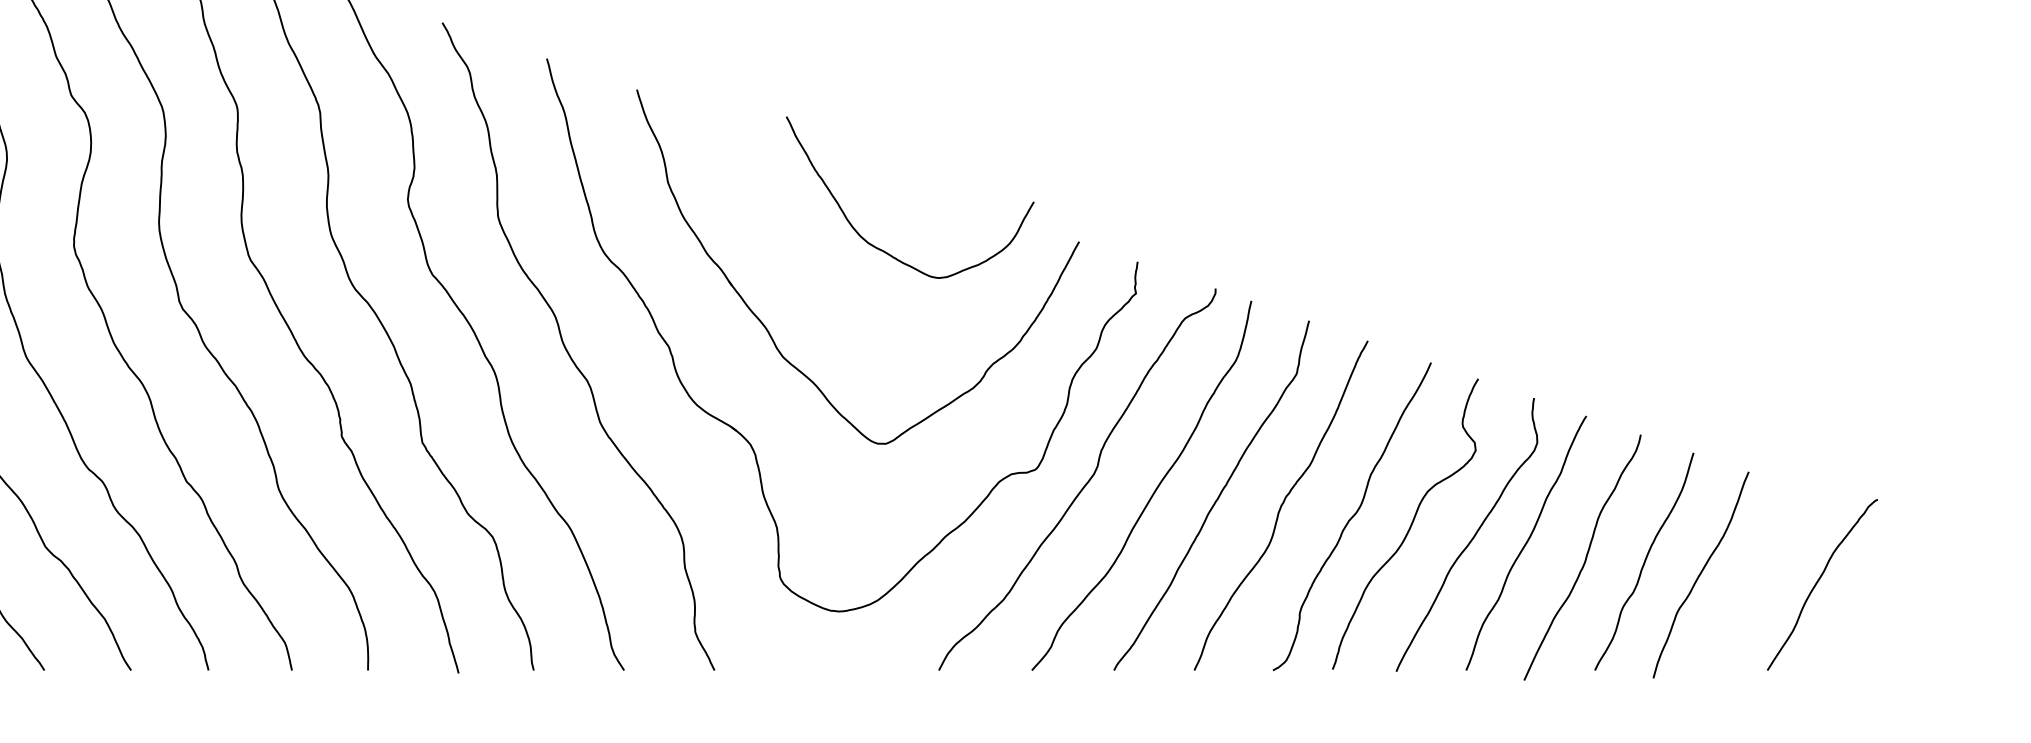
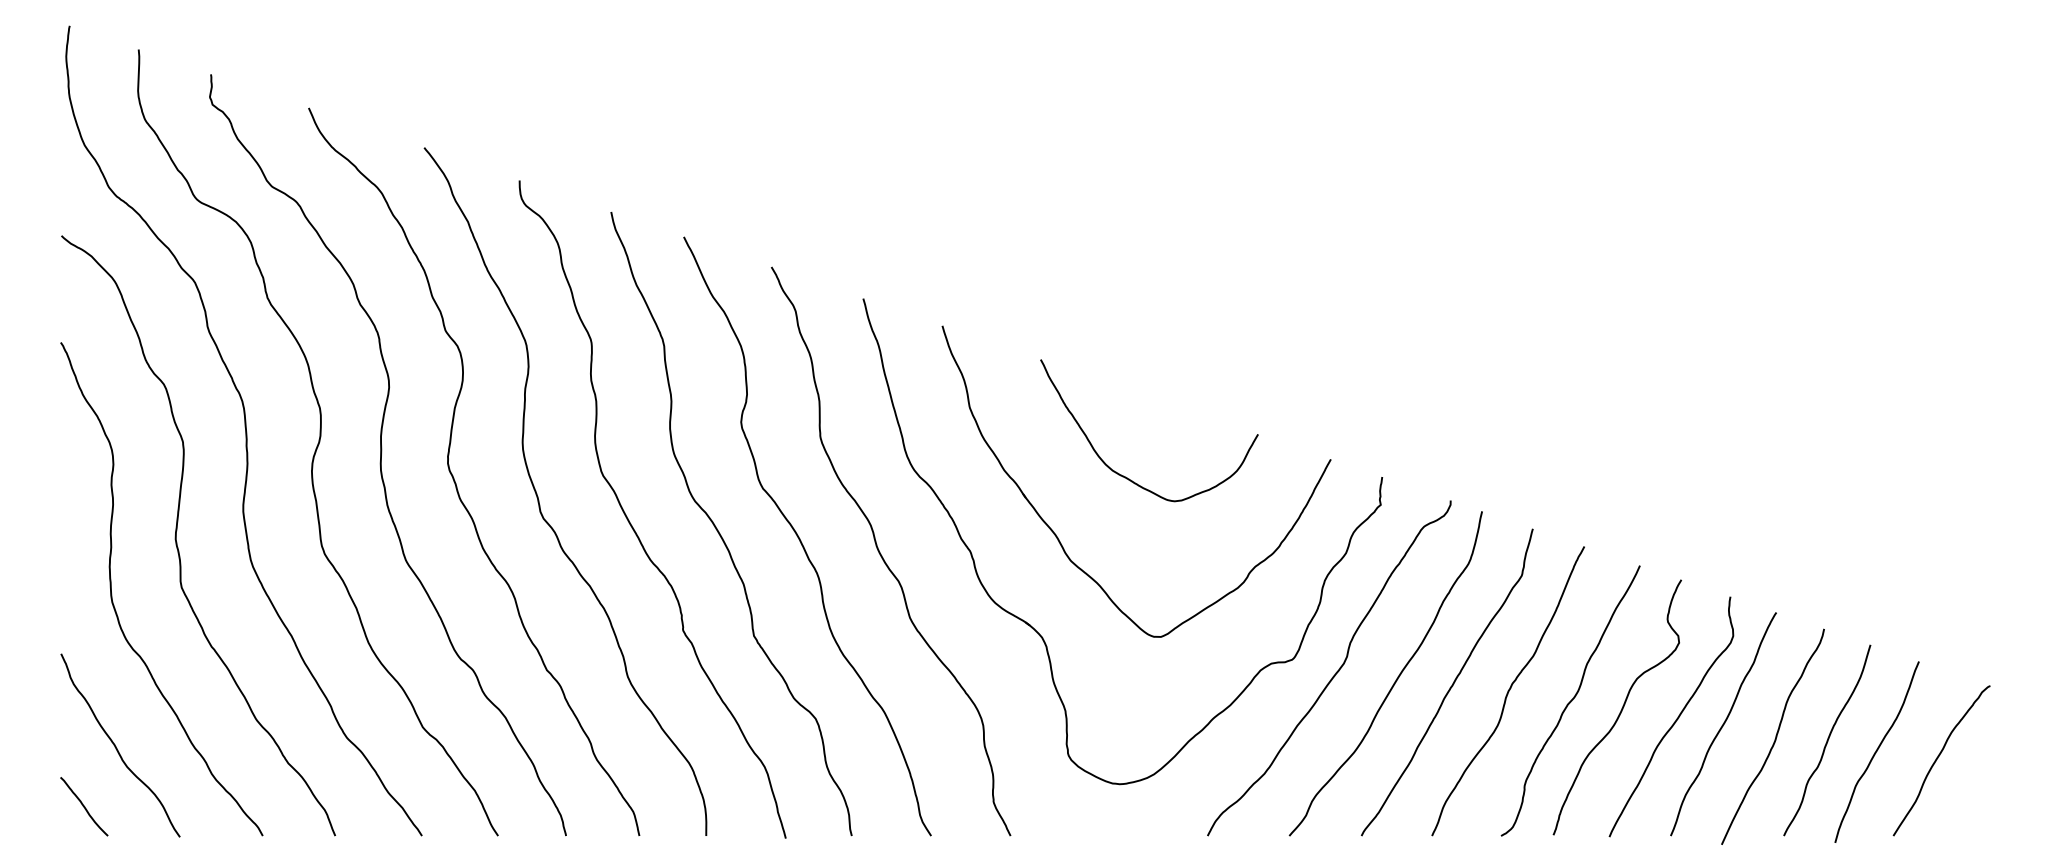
curve: (882, 249) -> (1125, 476), moved
curve: (1818, 582) -> (1938, 758), moved

